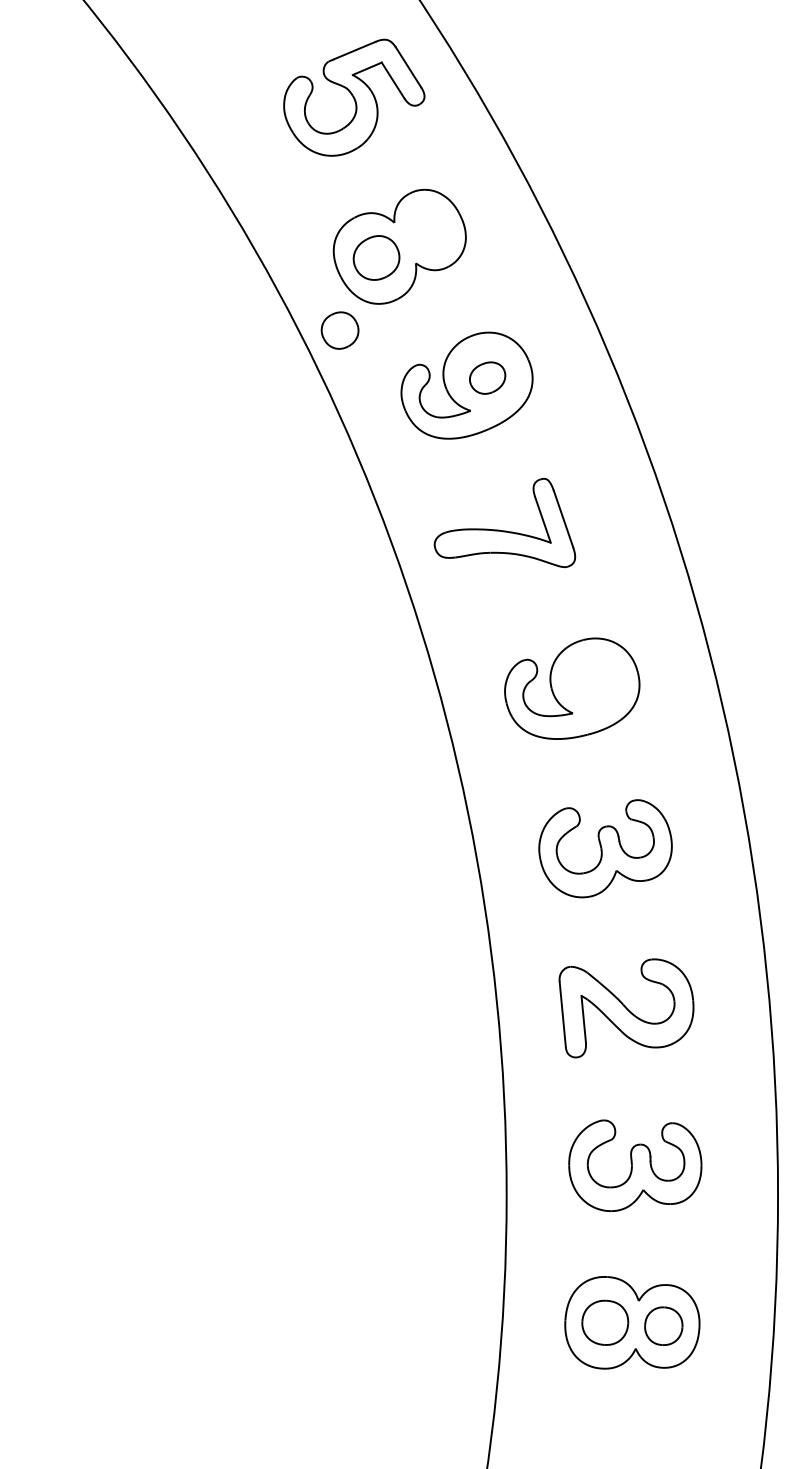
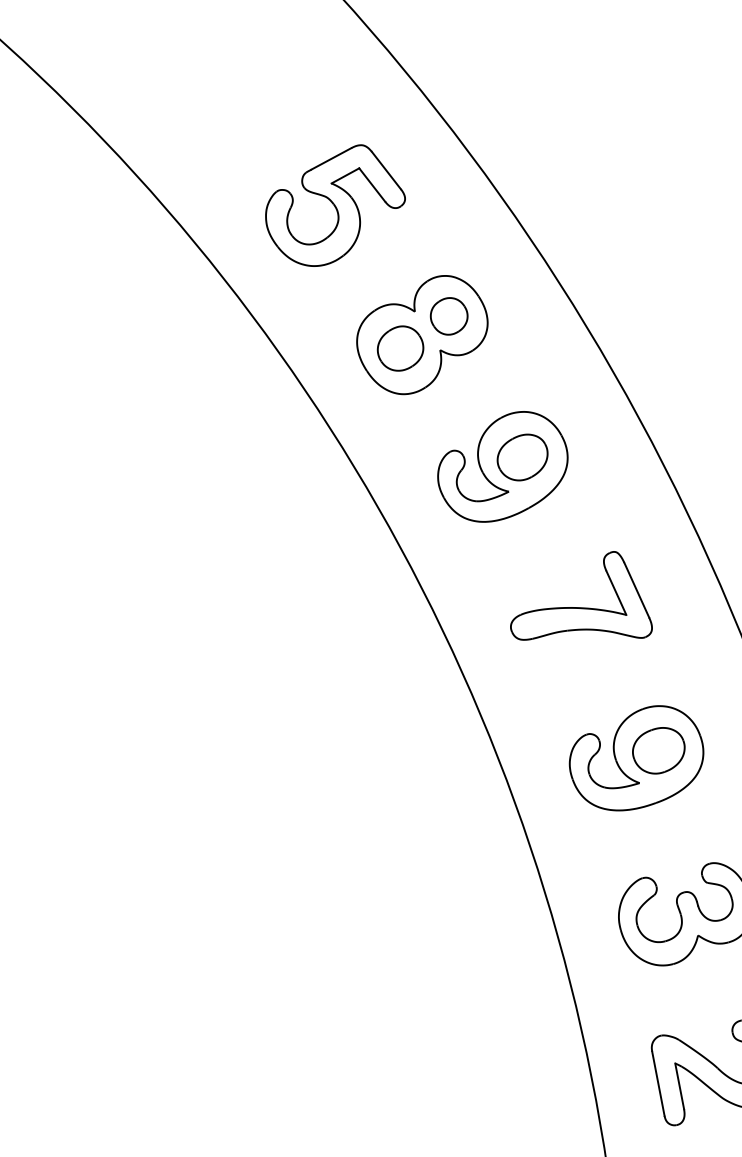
part: (354, 97) -> (335, 205), moved
part: (339, 330) -> (448, 316), moved
part: (487, 377) -> (522, 456), size x1.43
part: (504, 530) -> (579, 607), moved
part: (595, 682) -> (659, 750), added

